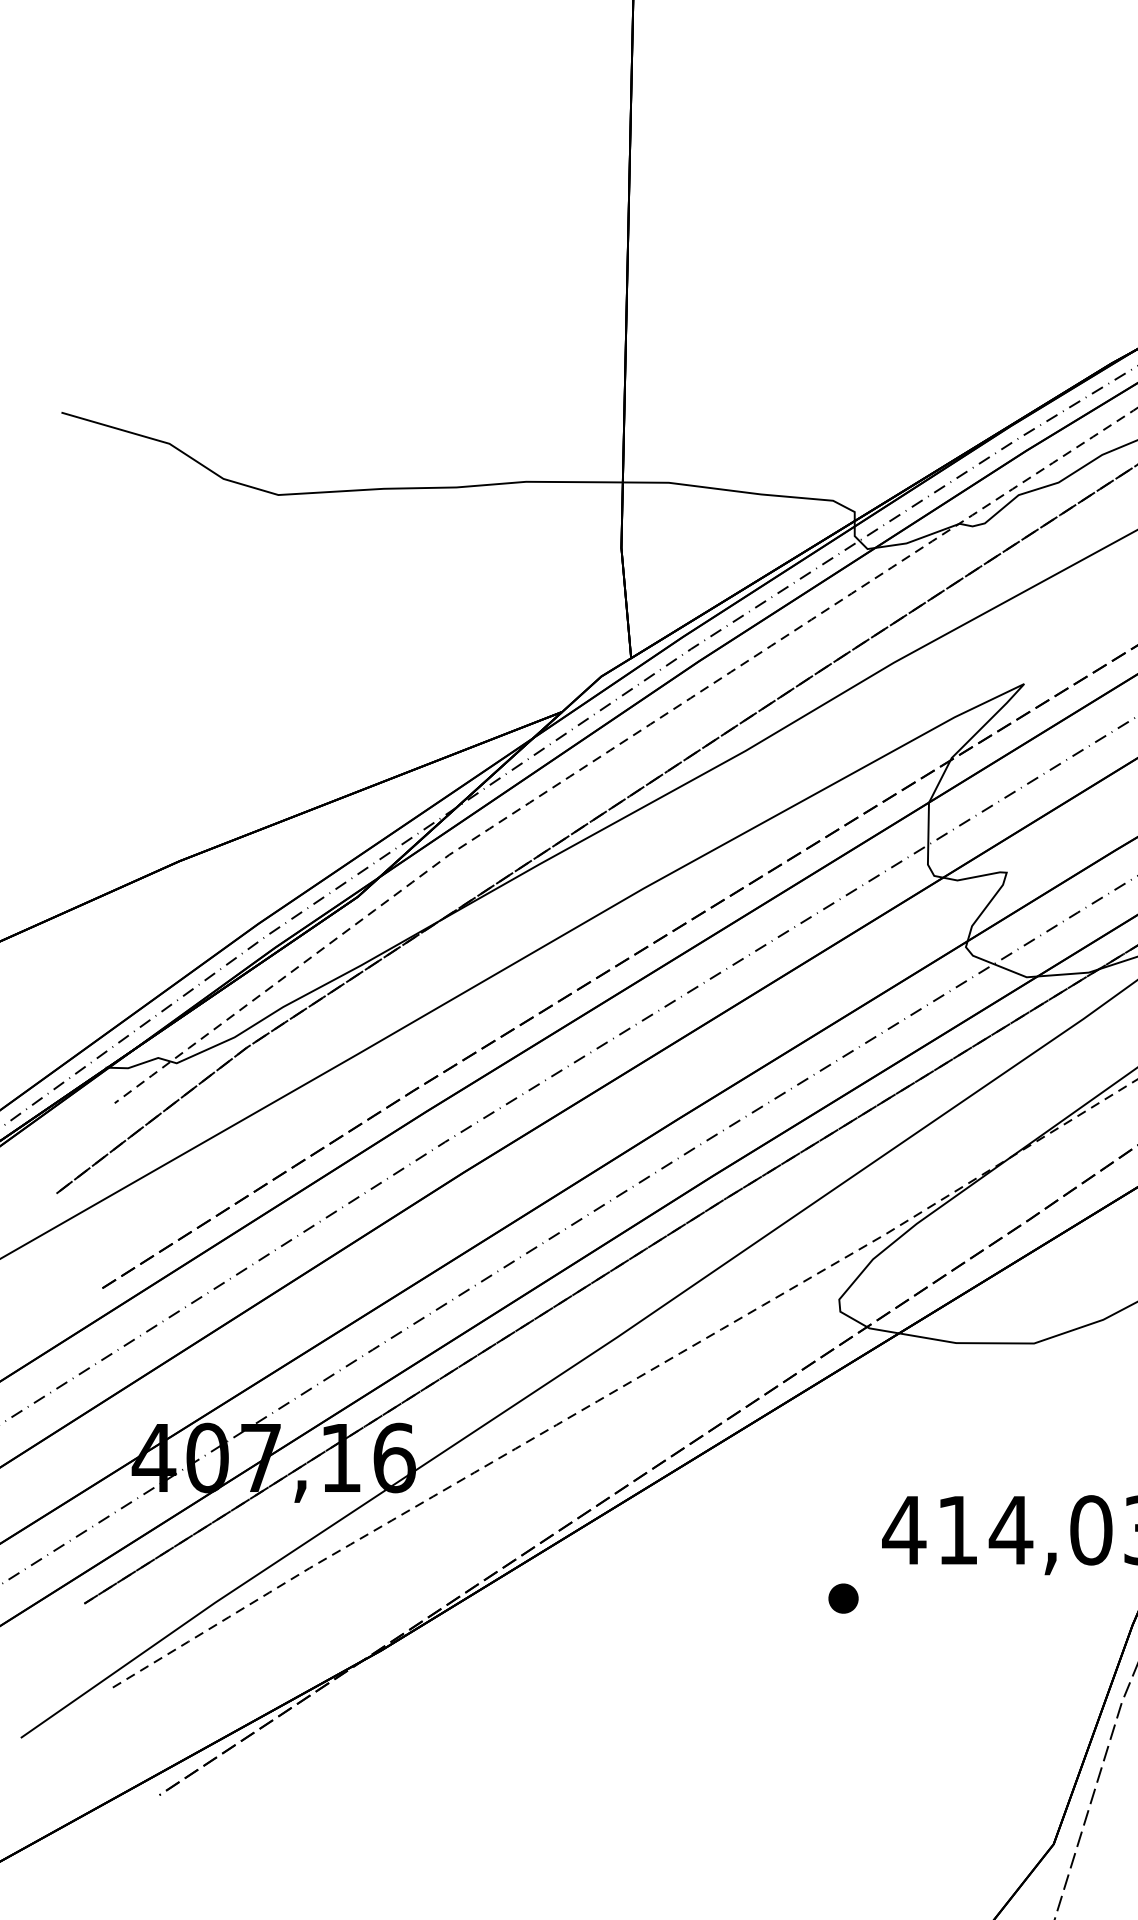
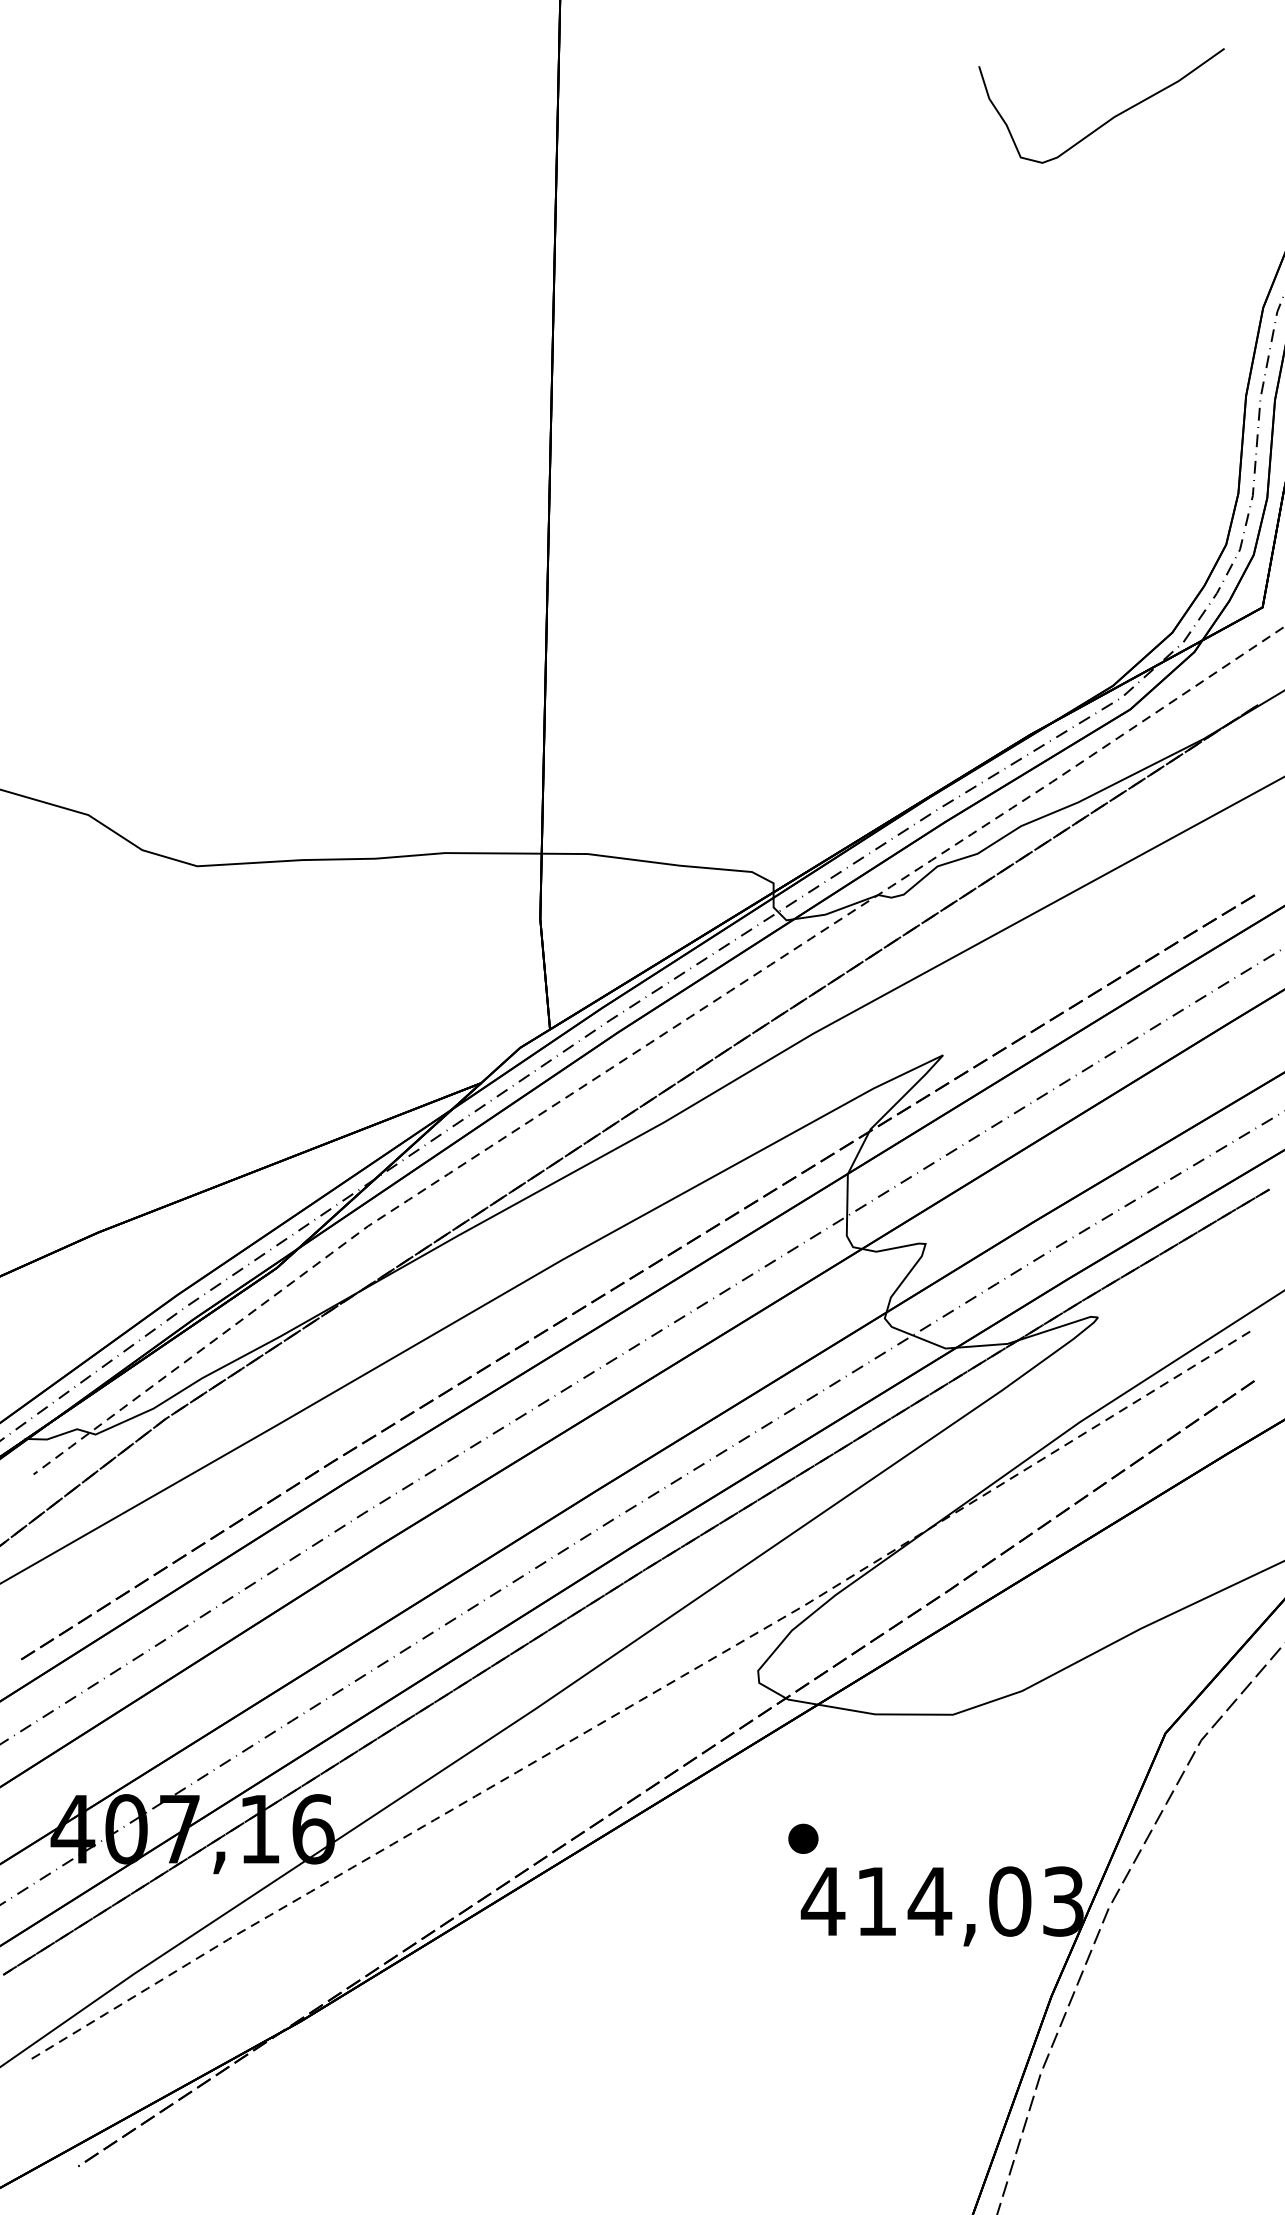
part: (843, 1598) -> (803, 1838), moved

